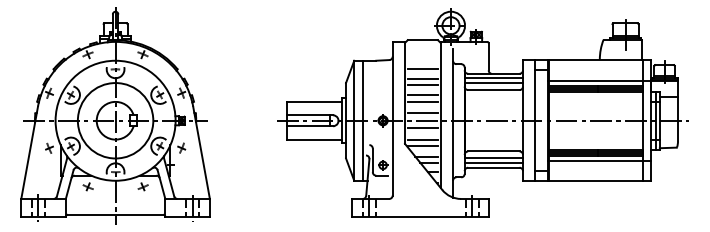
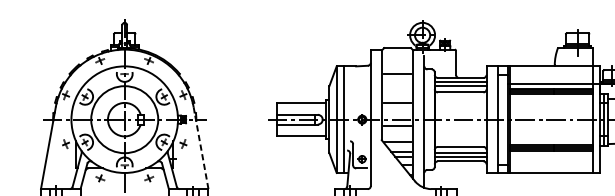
line: (422, 78) -> (397, 82), removed
line: (422, 84) -> (397, 87), removed
line: (422, 95) -> (397, 97), removed
line: (422, 113) -> (397, 113), removed
line: (422, 139) -> (397, 136), removed
line: (201, 152) -> (201, 147), solid -> dashed
line: (598, 160) -> (553, 154), removed

